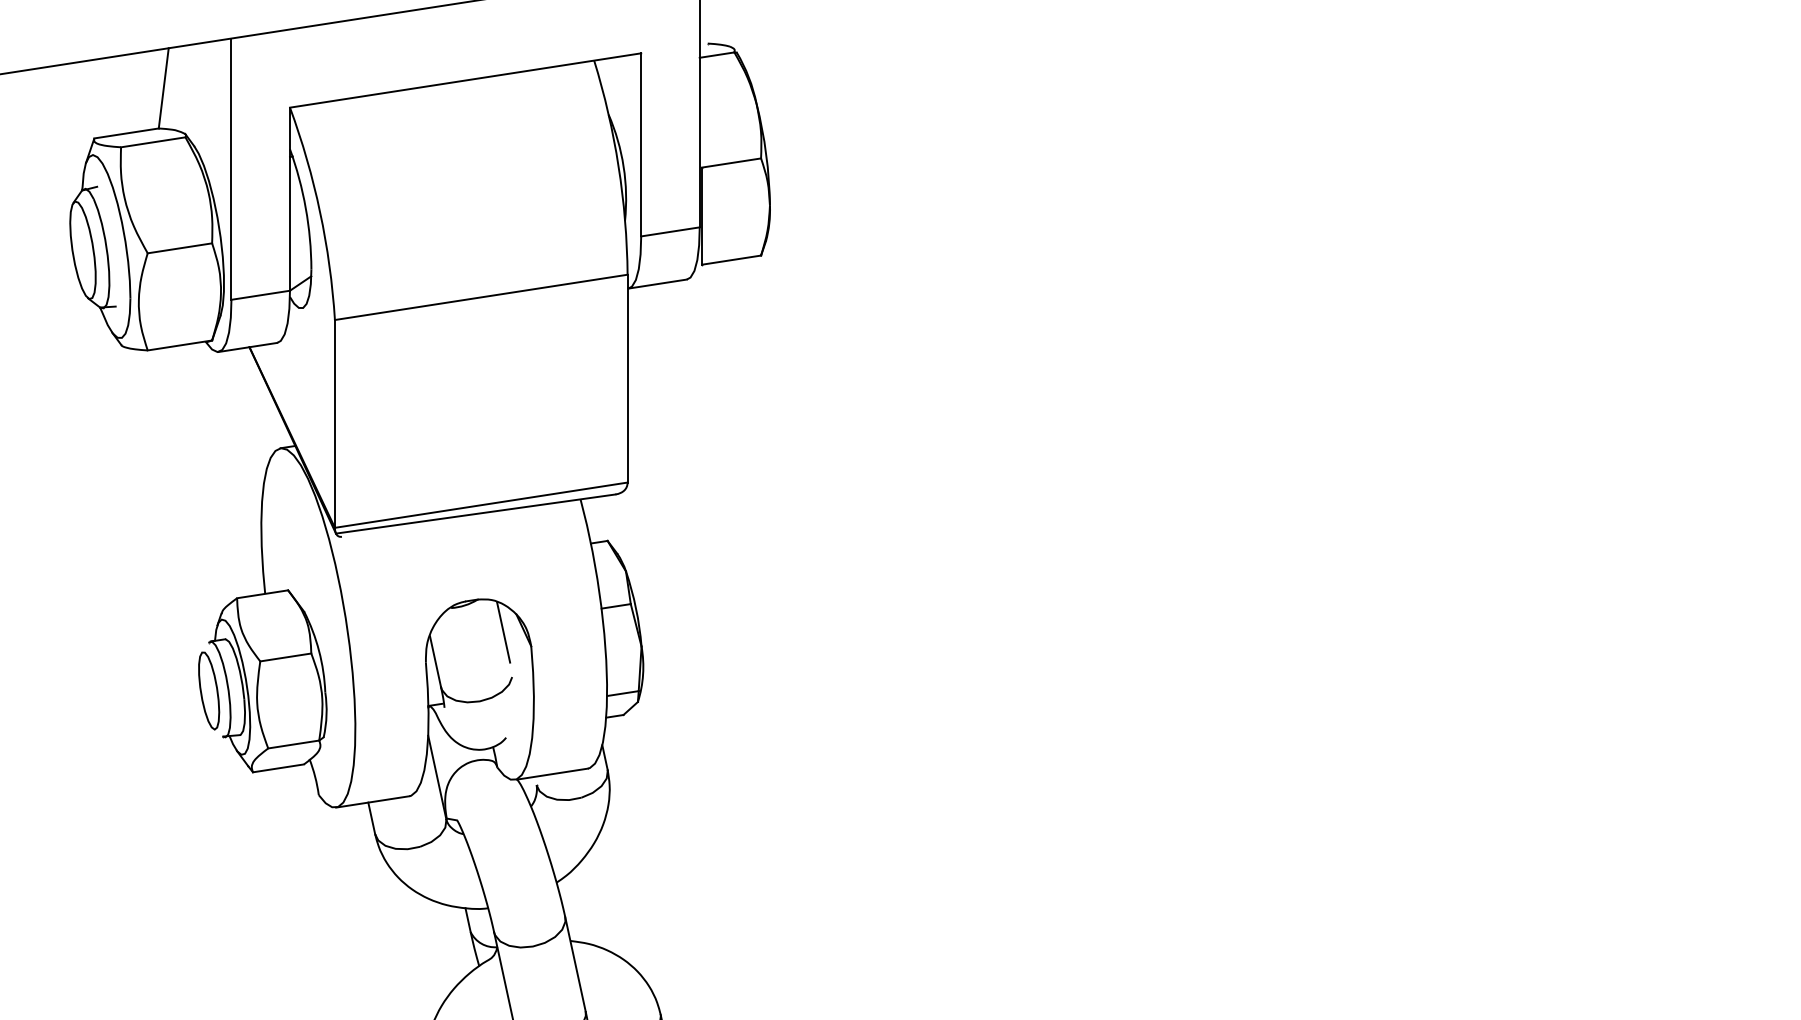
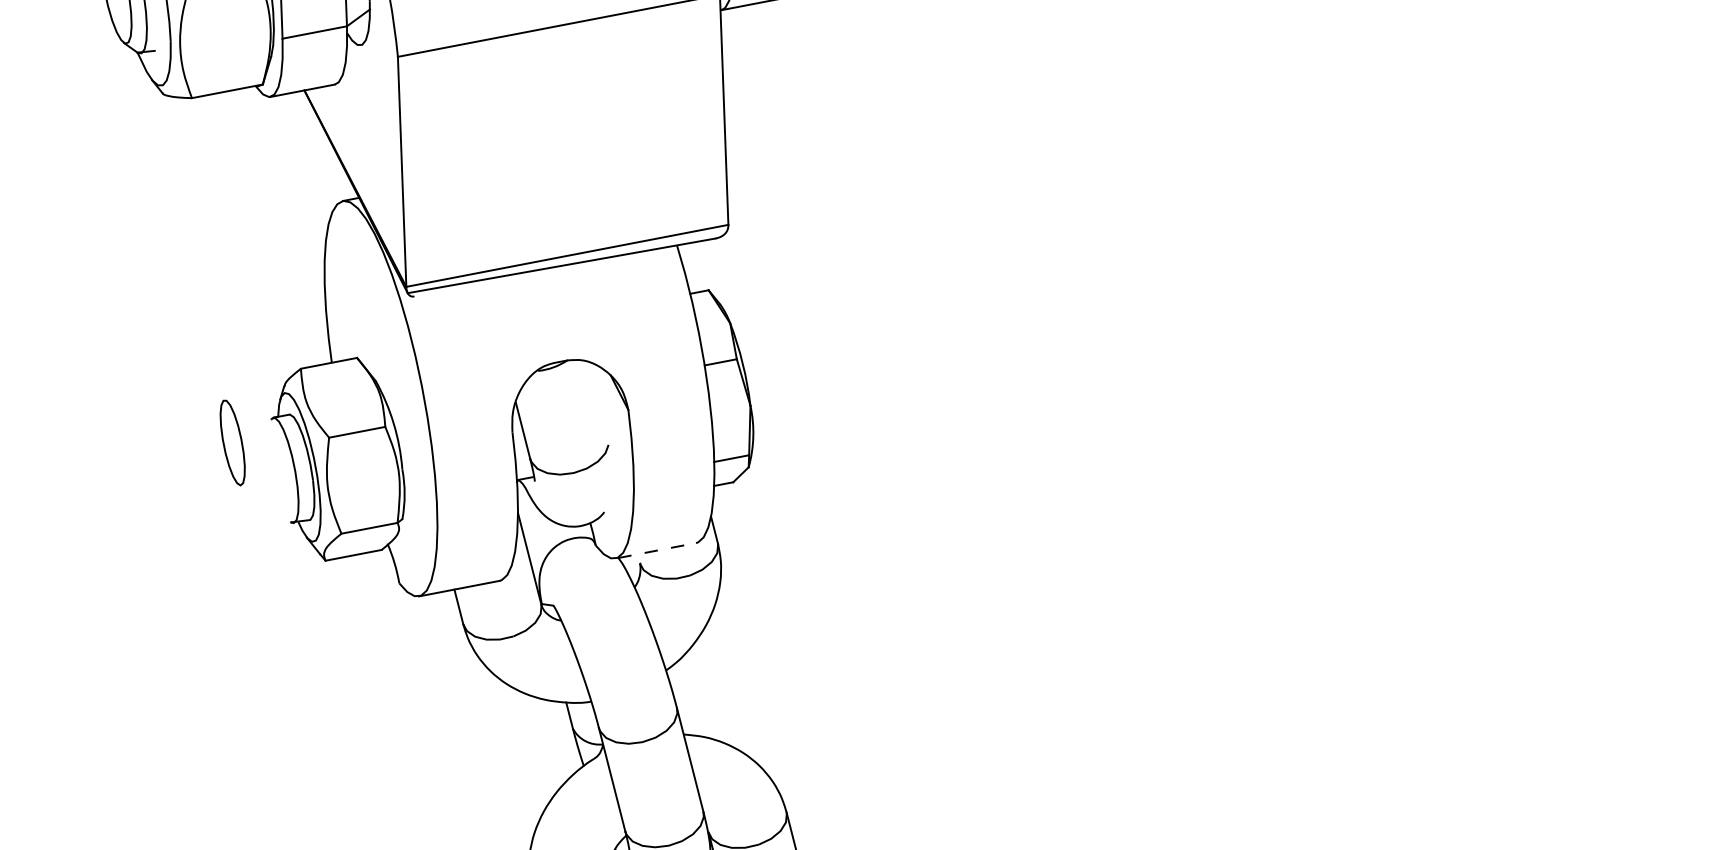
line: (503, 632) -> (597, 395), removed
part: (209, 690) -> (233, 442), moved
line: (552, 774) -> (657, 551), solid -> dashed

